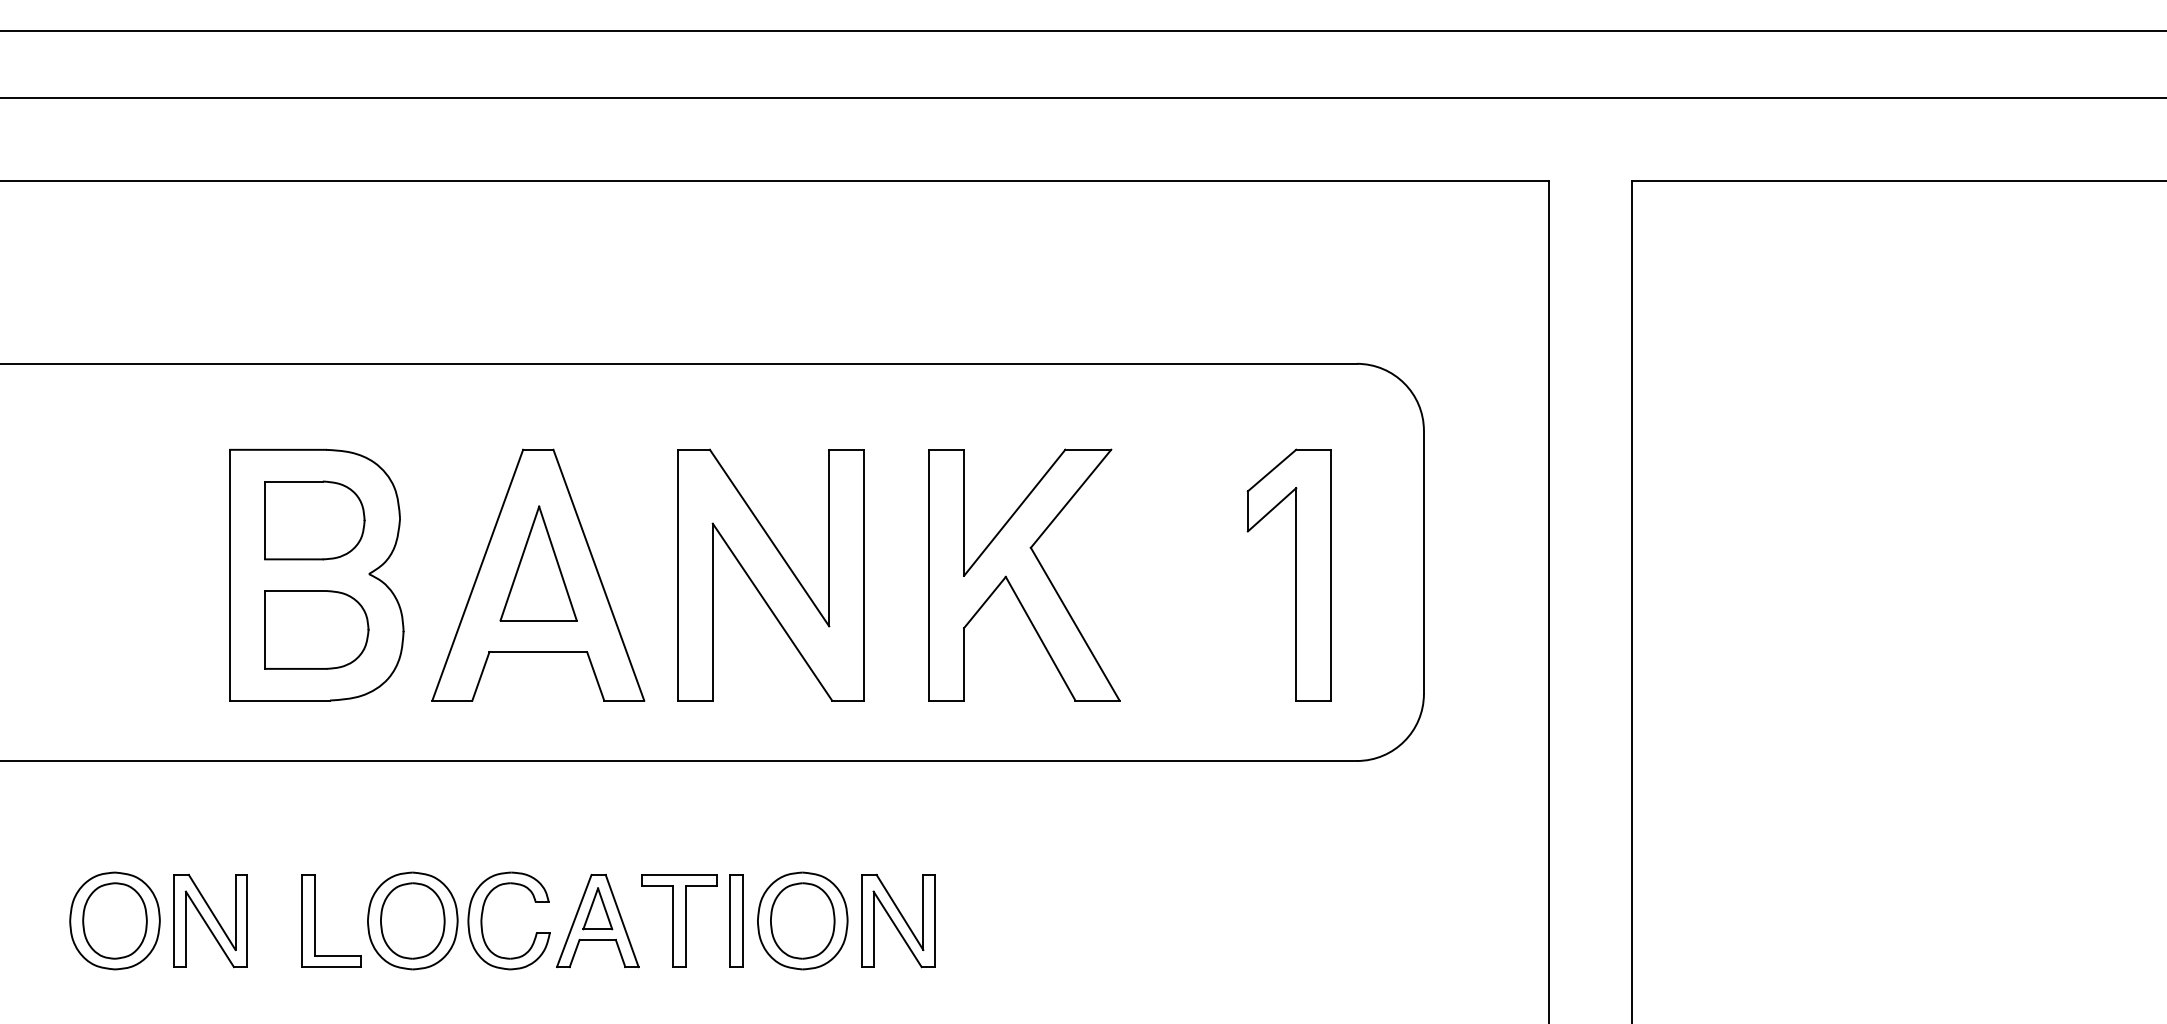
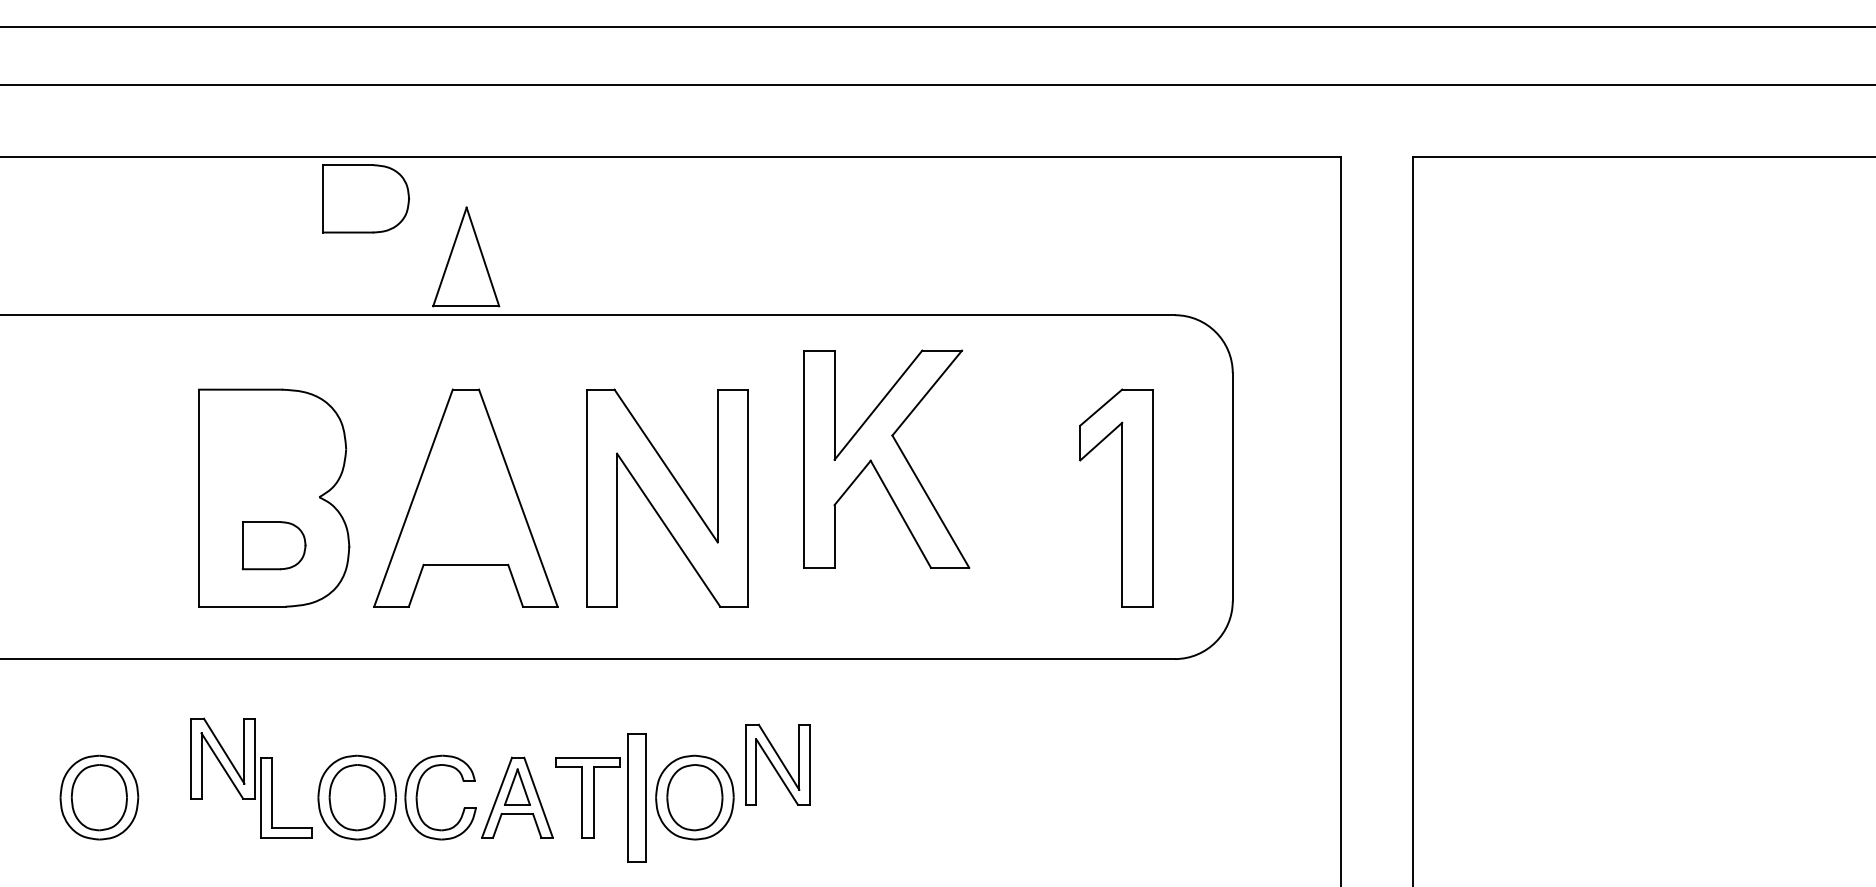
part: (314, 520) -> (365, 198), moved
part: (538, 563) -> (466, 256), moved
part: (1024, 574) -> (886, 458), moved
part: (316, 629) -> (273, 545), size x0.7
part: (736, 920) -> (637, 797), size x1.6
part: (898, 920) -> (777, 764), moved
part: (210, 921) -> (222, 759), moved

